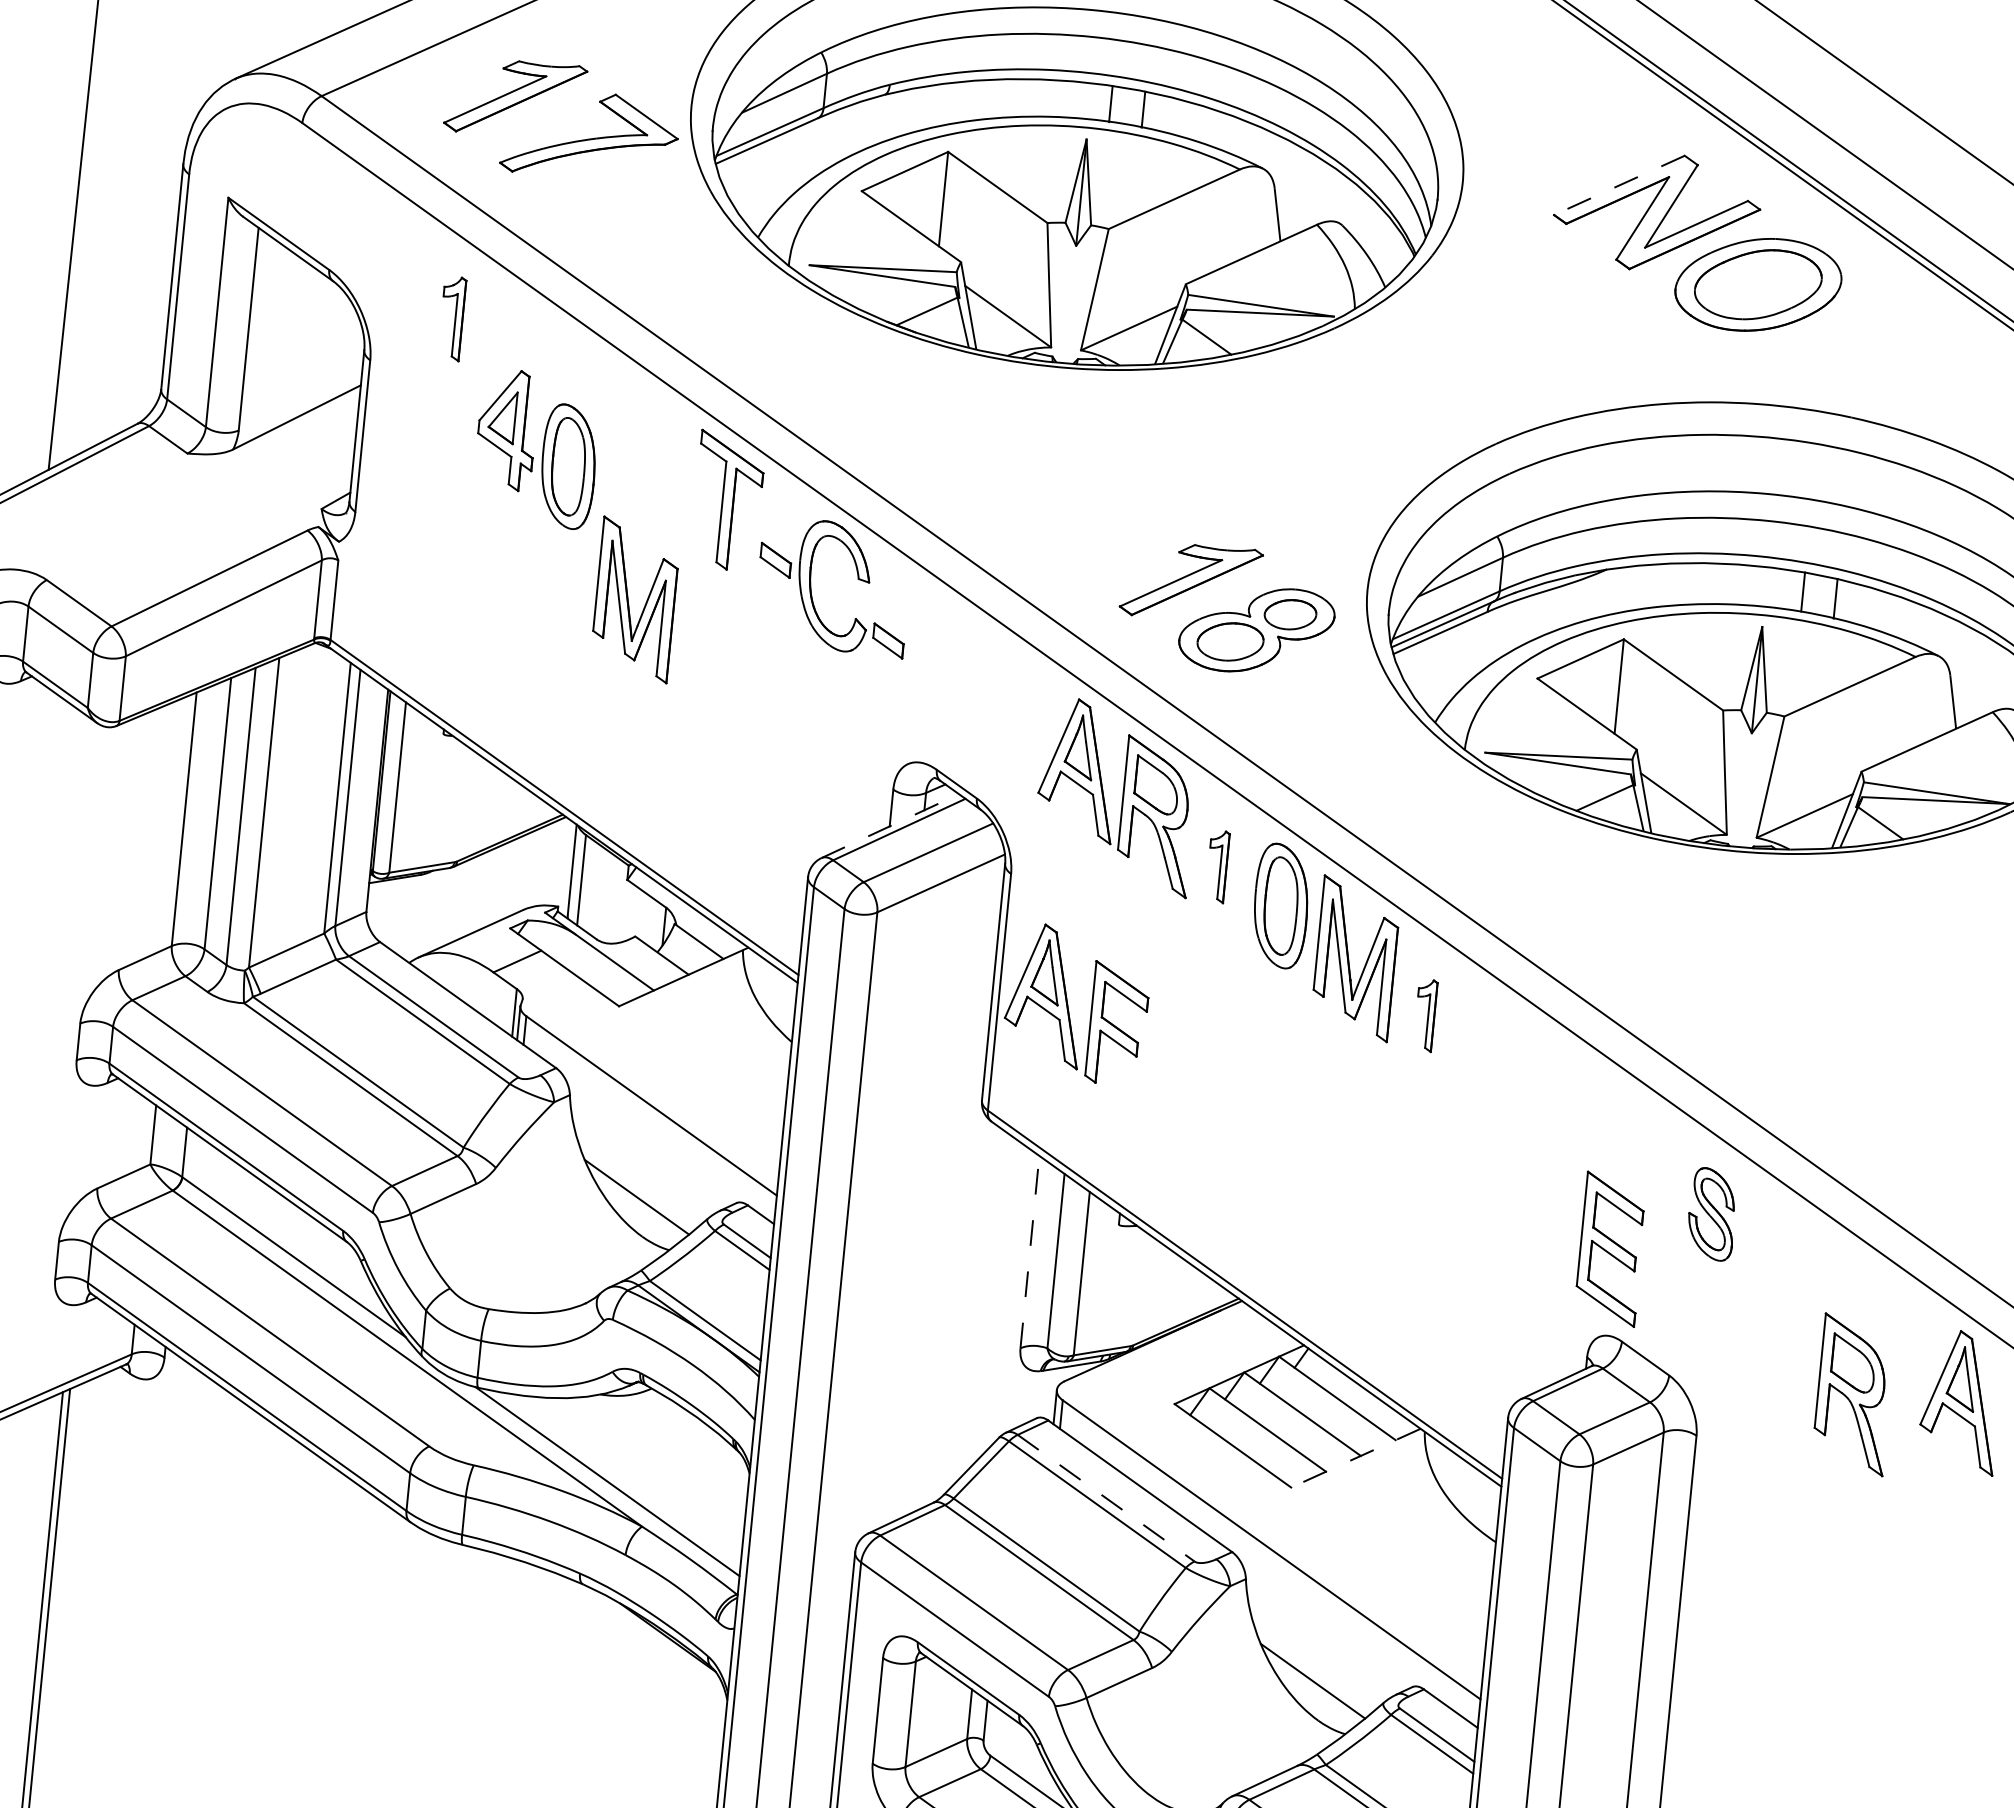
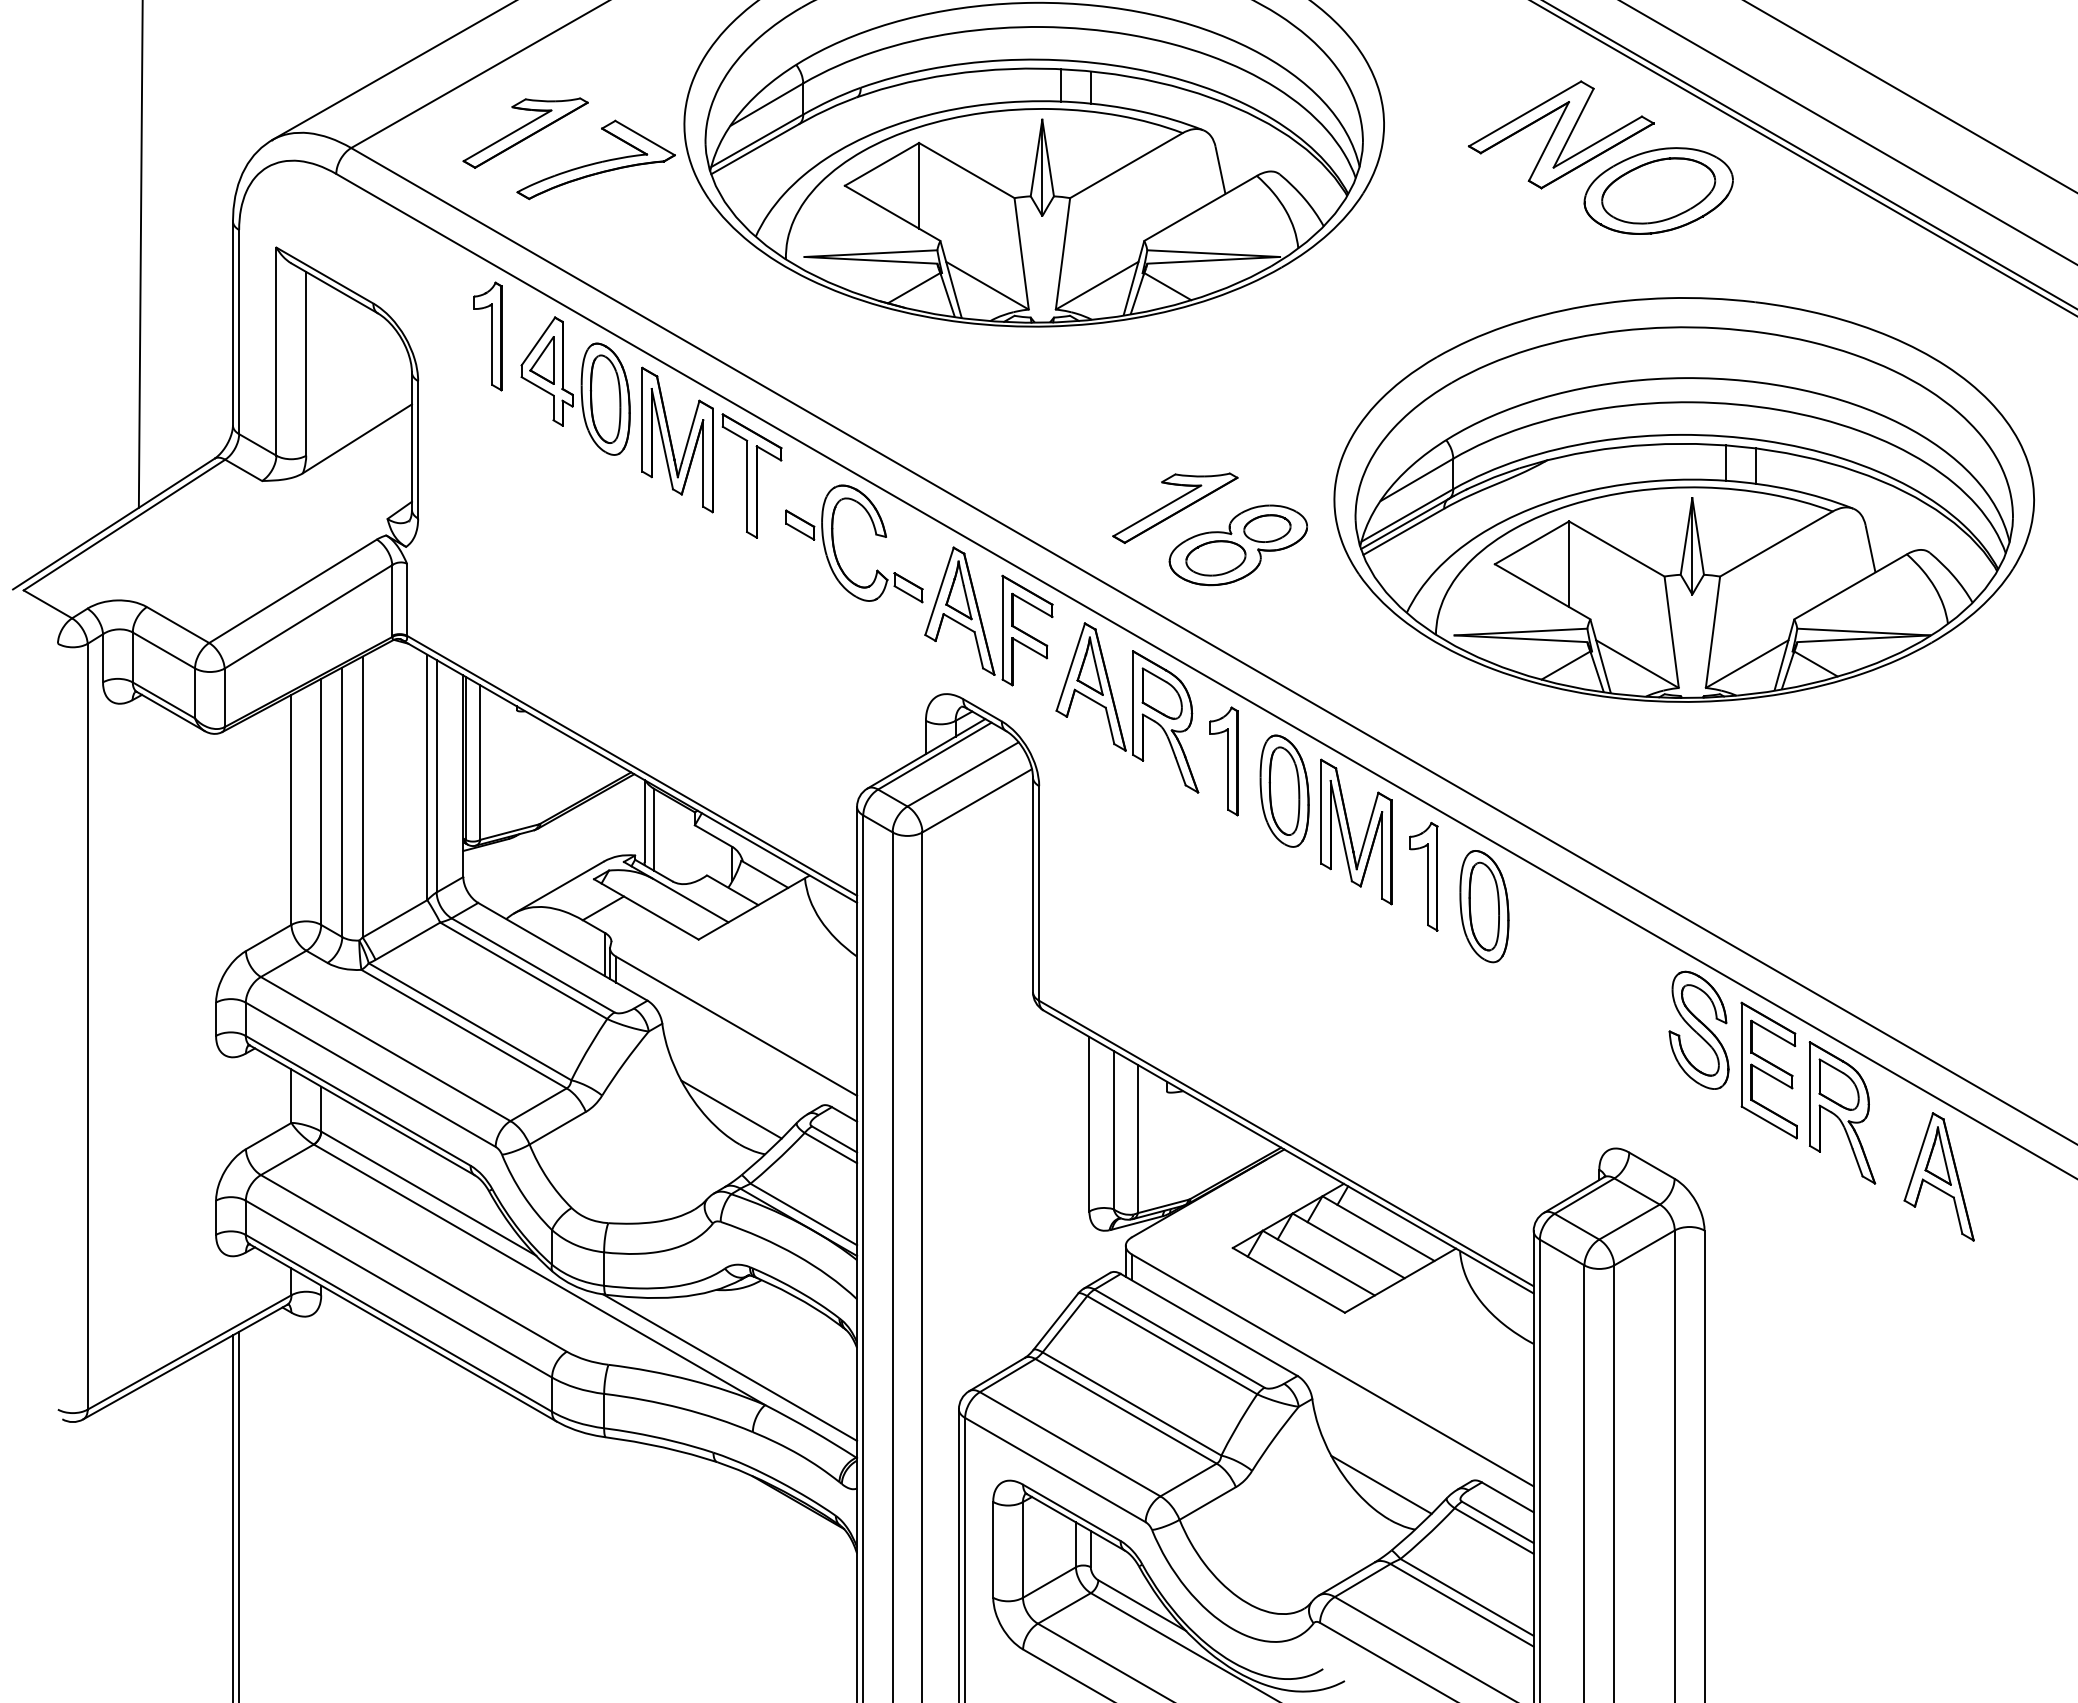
line: (1619, 184) -> (1525, 113), dashed -> solid
part: (451, 318) -> (487, 336), size x1.43
part: (536, 448) -> (575, 385), moved
part: (635, 599) -> (677, 439), moved
line: (890, 825) -> (926, 753), dashed -> solid
part: (1216, 866) -> (1223, 761), size x1.67
part: (1068, 1004) -> (981, 617), moved
part: (1424, 1015) -> (1423, 876), size x1.67
part: (1488, 1054) -> (1484, 906), added
part: (1711, 1213) -> (1698, 1029), size x1.43
part: (1610, 1249) -> (1768, 1070), moved
line: (1030, 1251) -> (1089, 1123), dashed -> solid
part: (1854, 1394) -> (1842, 1112), moved
line: (1355, 1457) -> (1400, 1280), dashed -> solid
line: (1107, 1498) -> (1180, 1338), dashed -> solid

